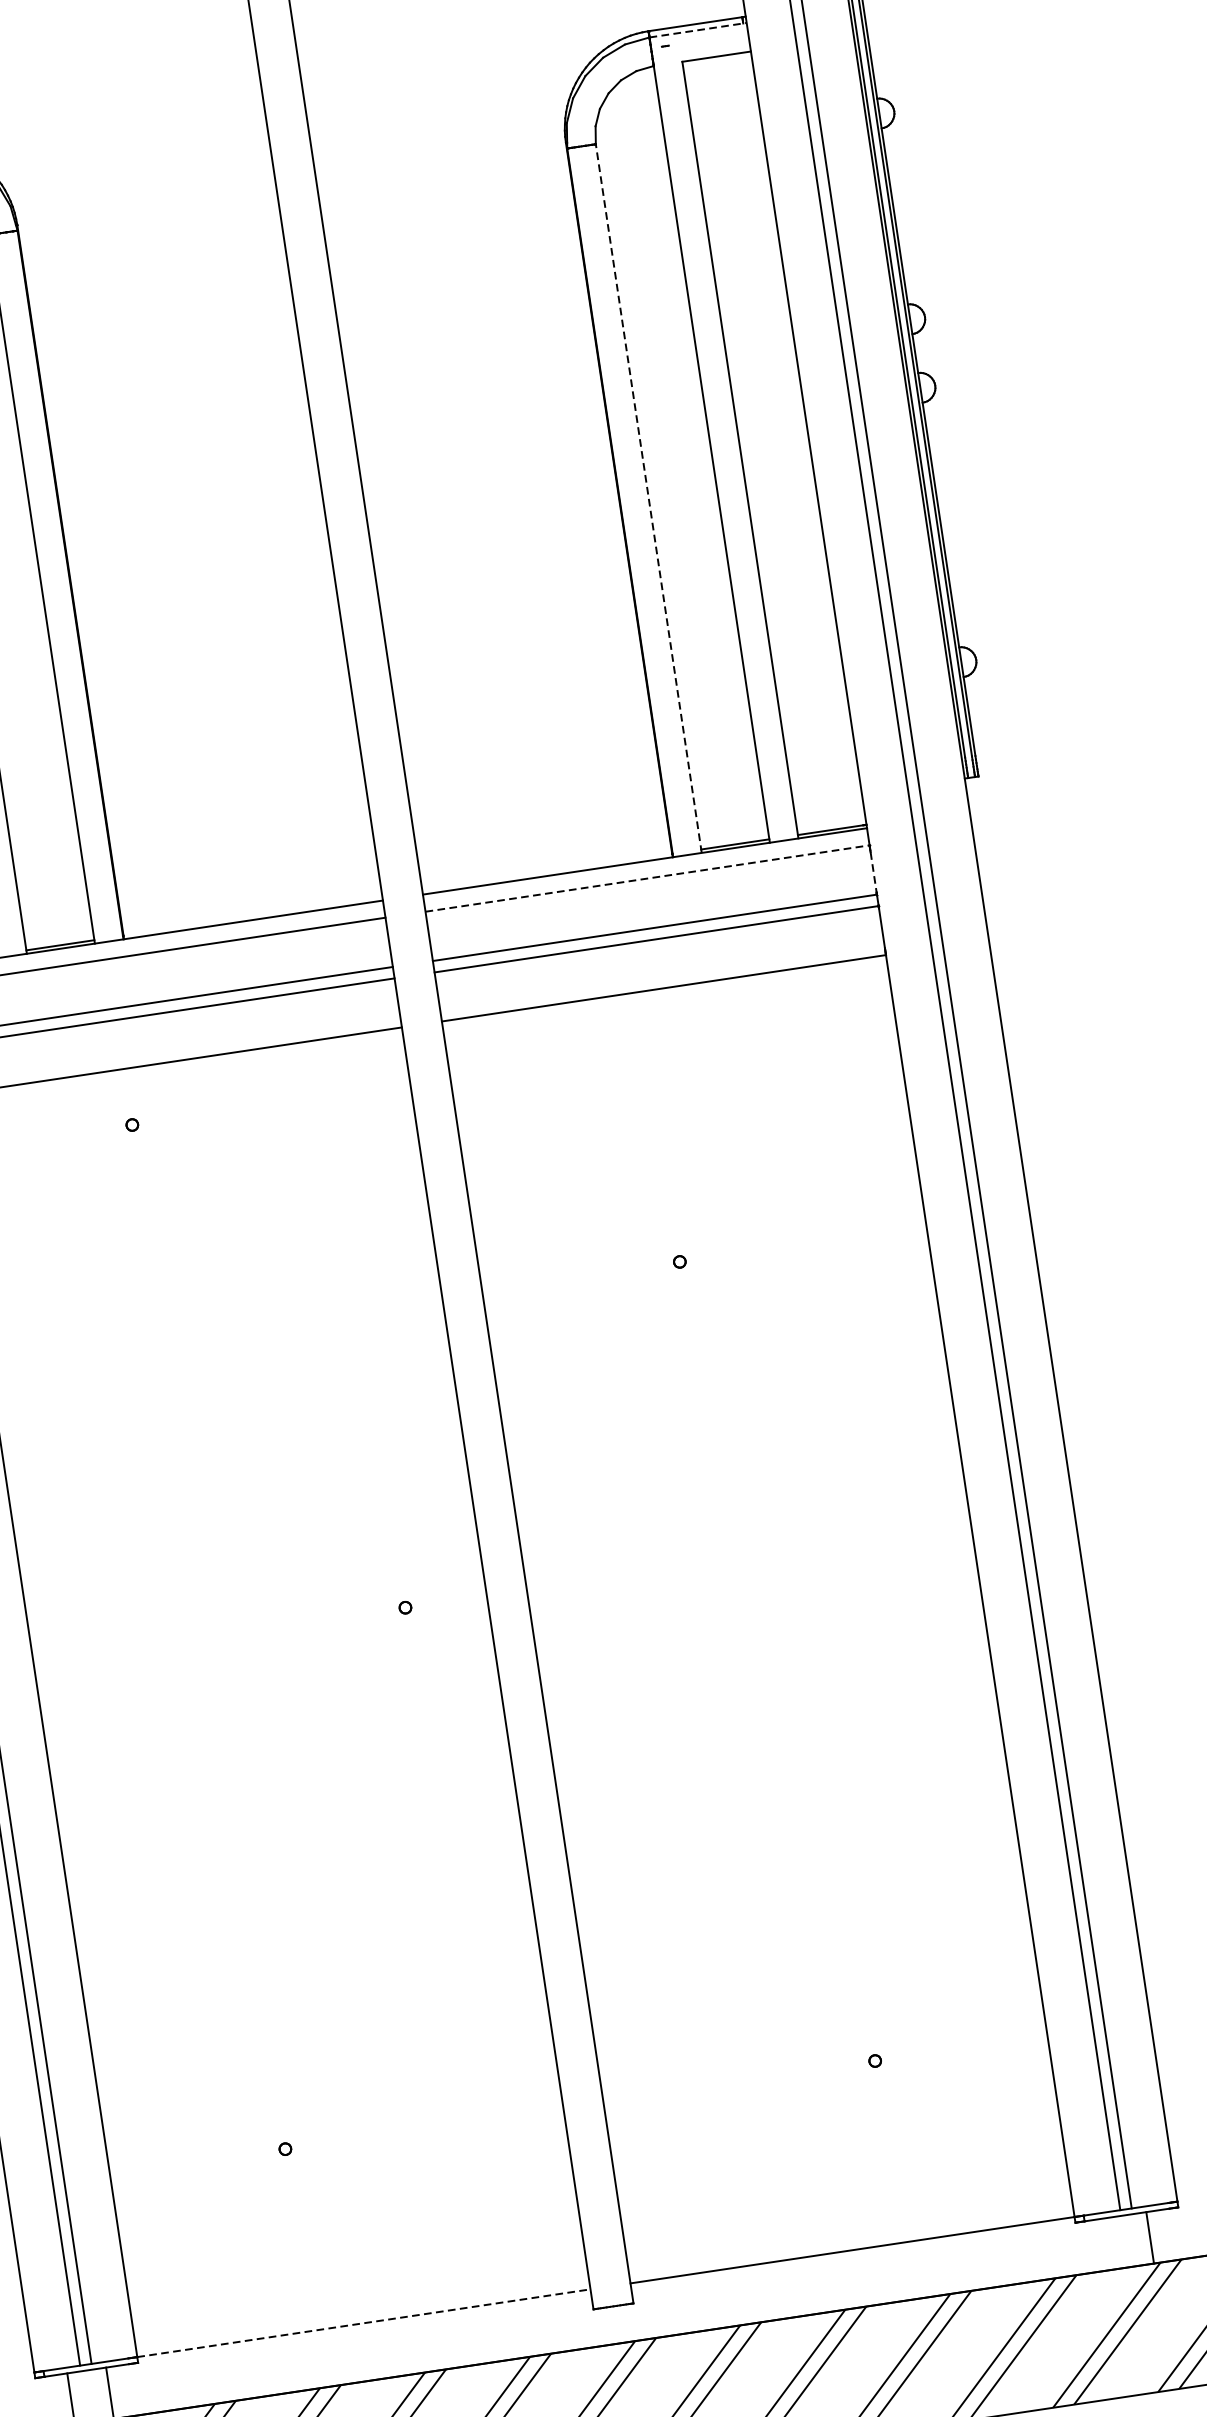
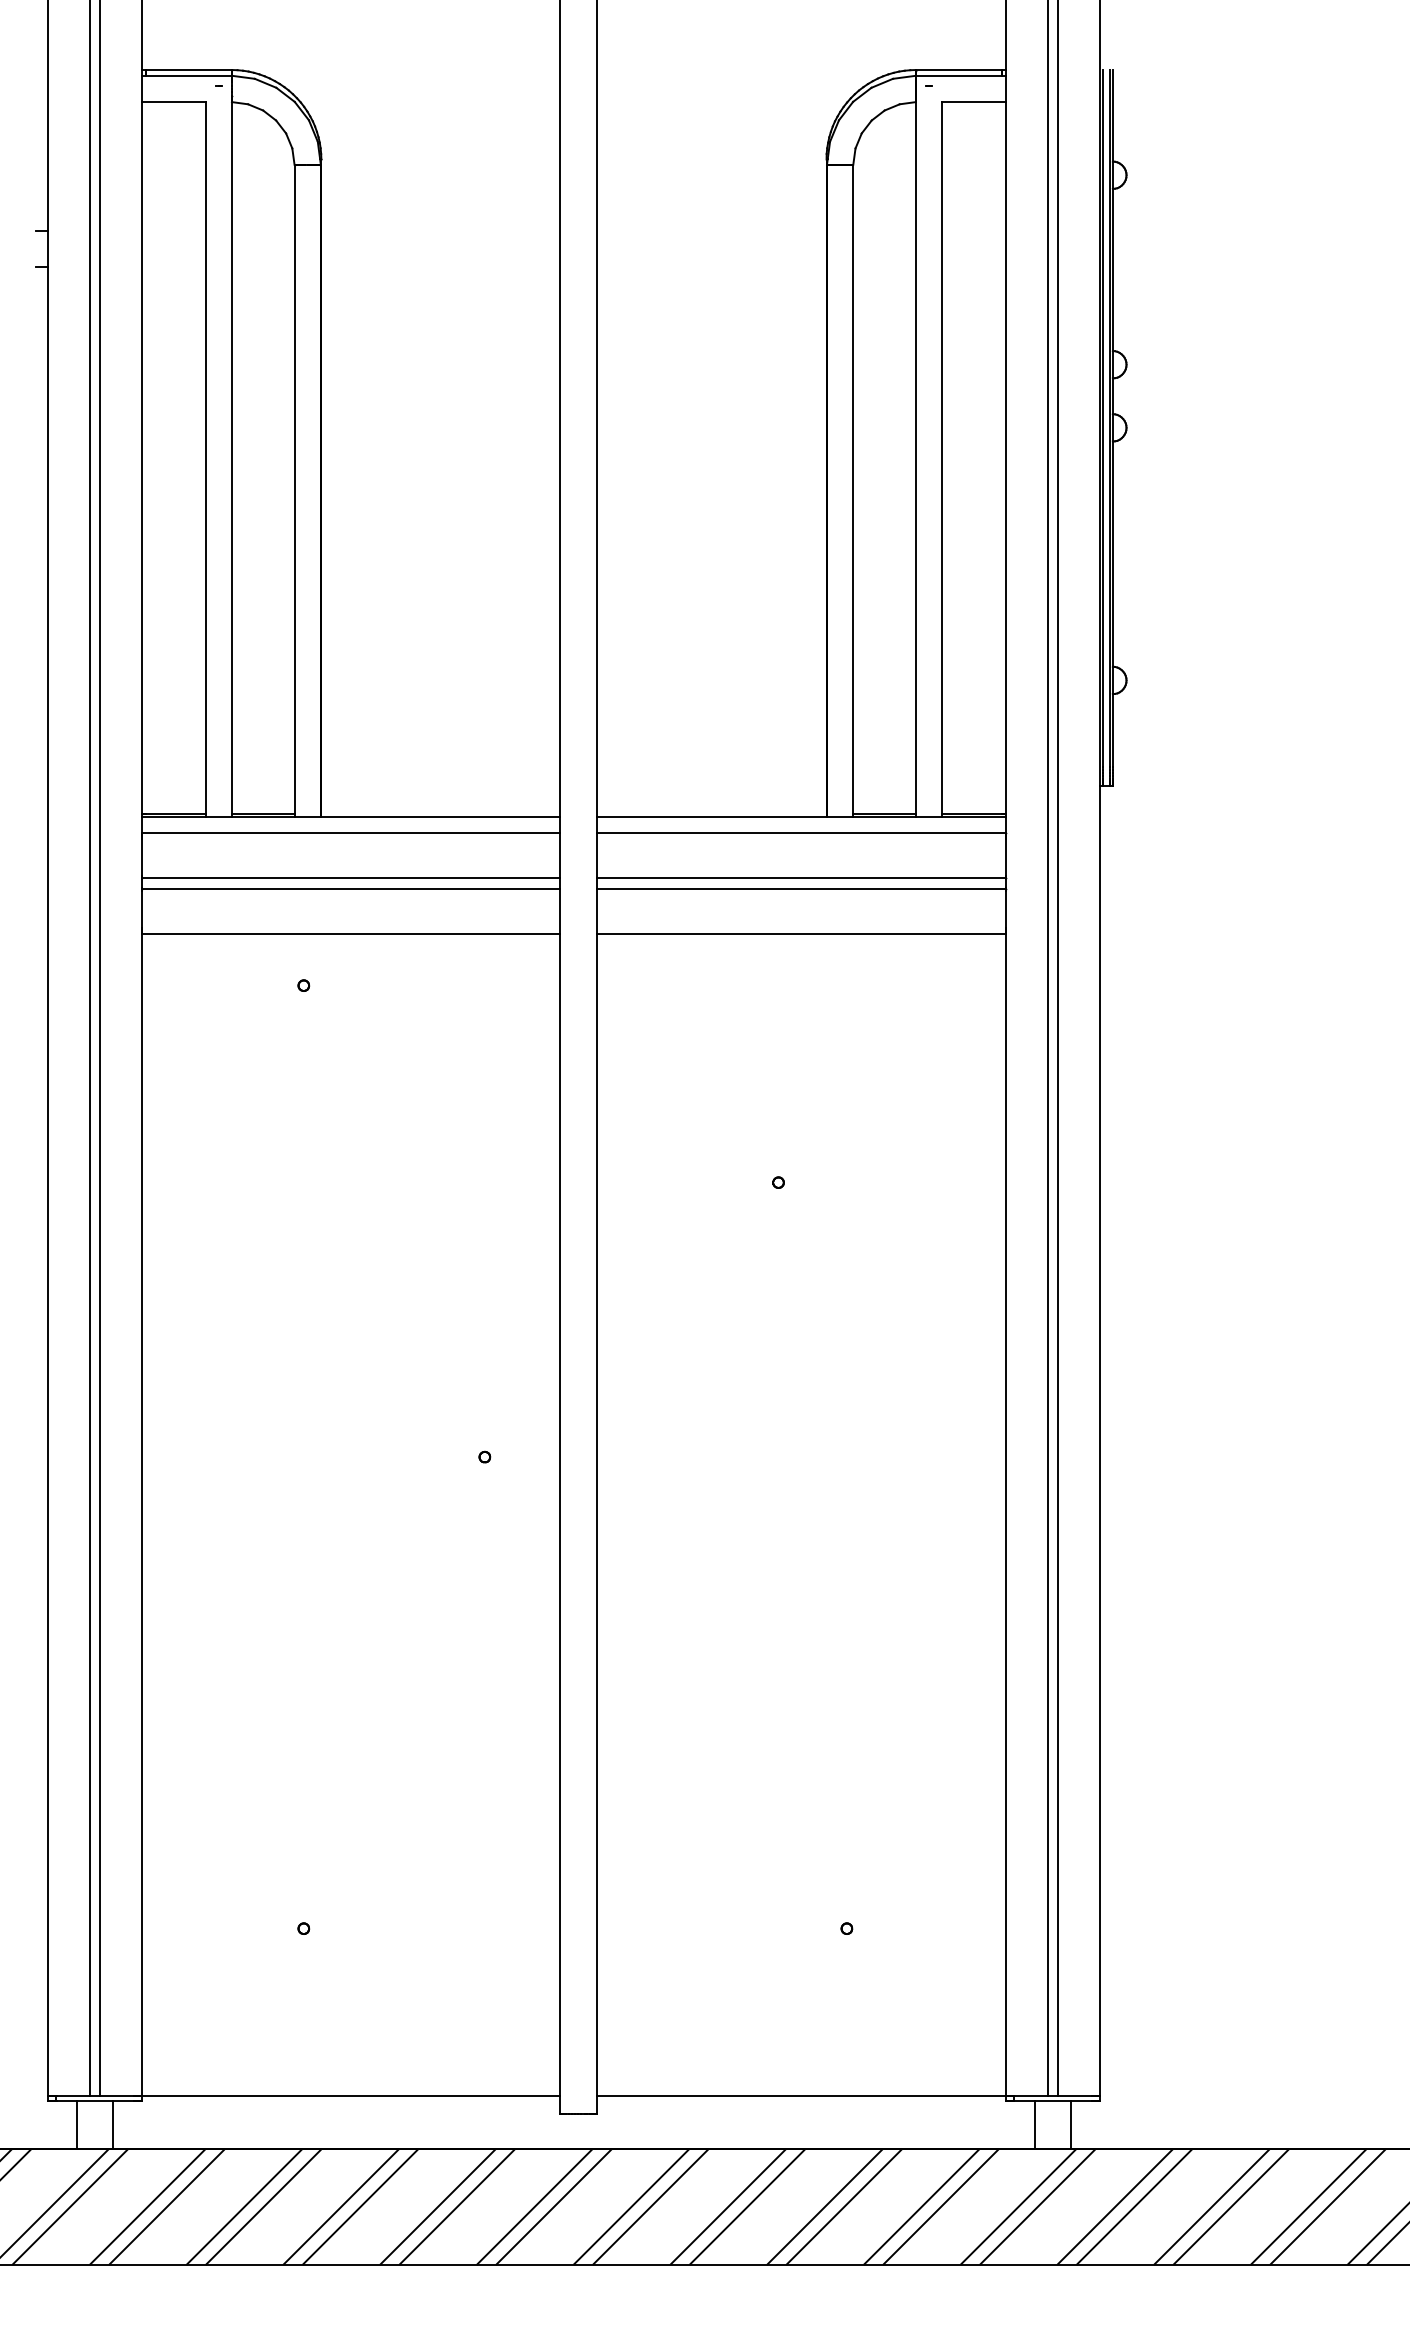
line: (697, 29) -> (960, 75), dashed -> solid
line: (648, 498) -> (853, 490), dashed -> solid
line: (873, 873) -> (1005, 858), dashed -> solid
line: (648, 878) -> (801, 833), dashed -> solid
line: (1110, 2243) -> (1034, 2124), added
line: (364, 2323) -> (351, 2096), dashed -> solid

